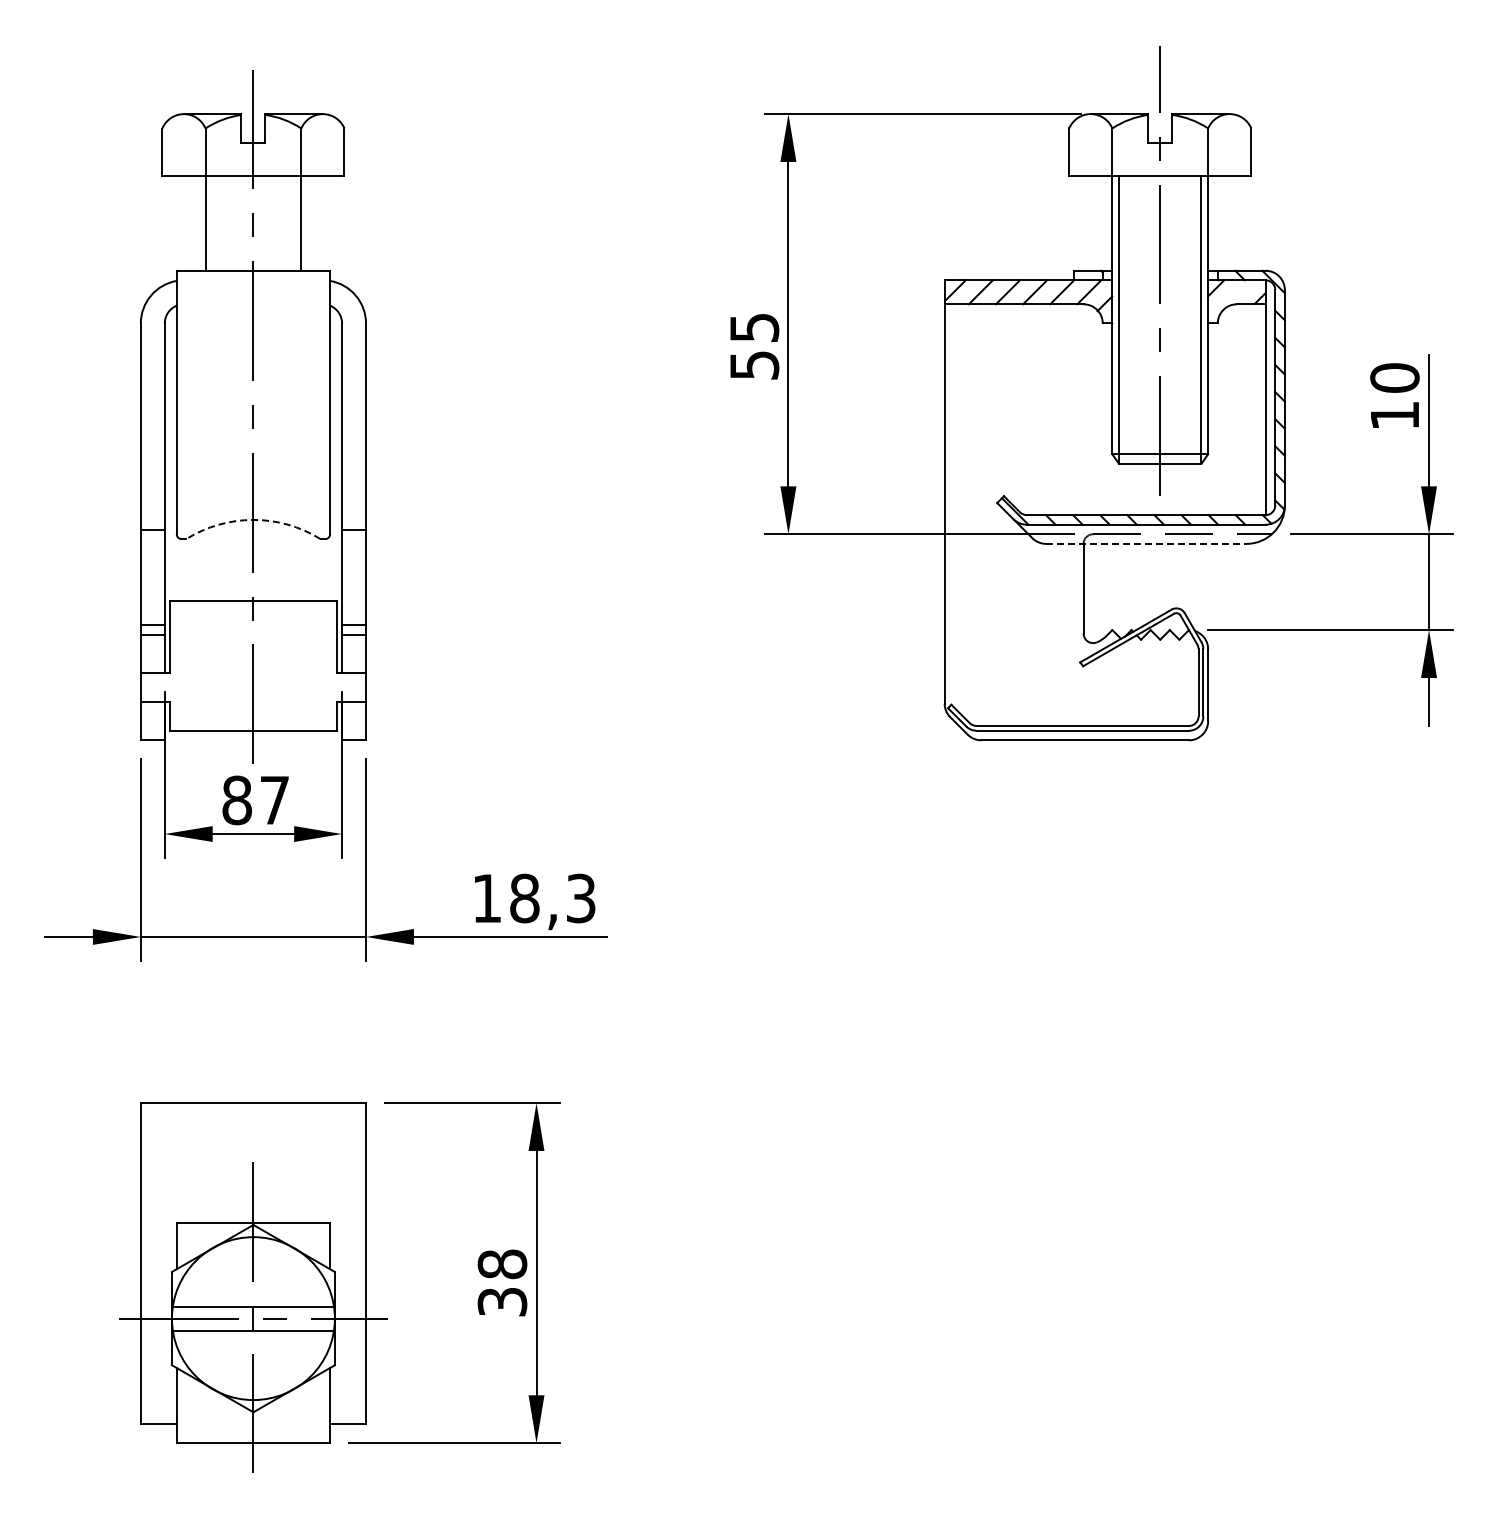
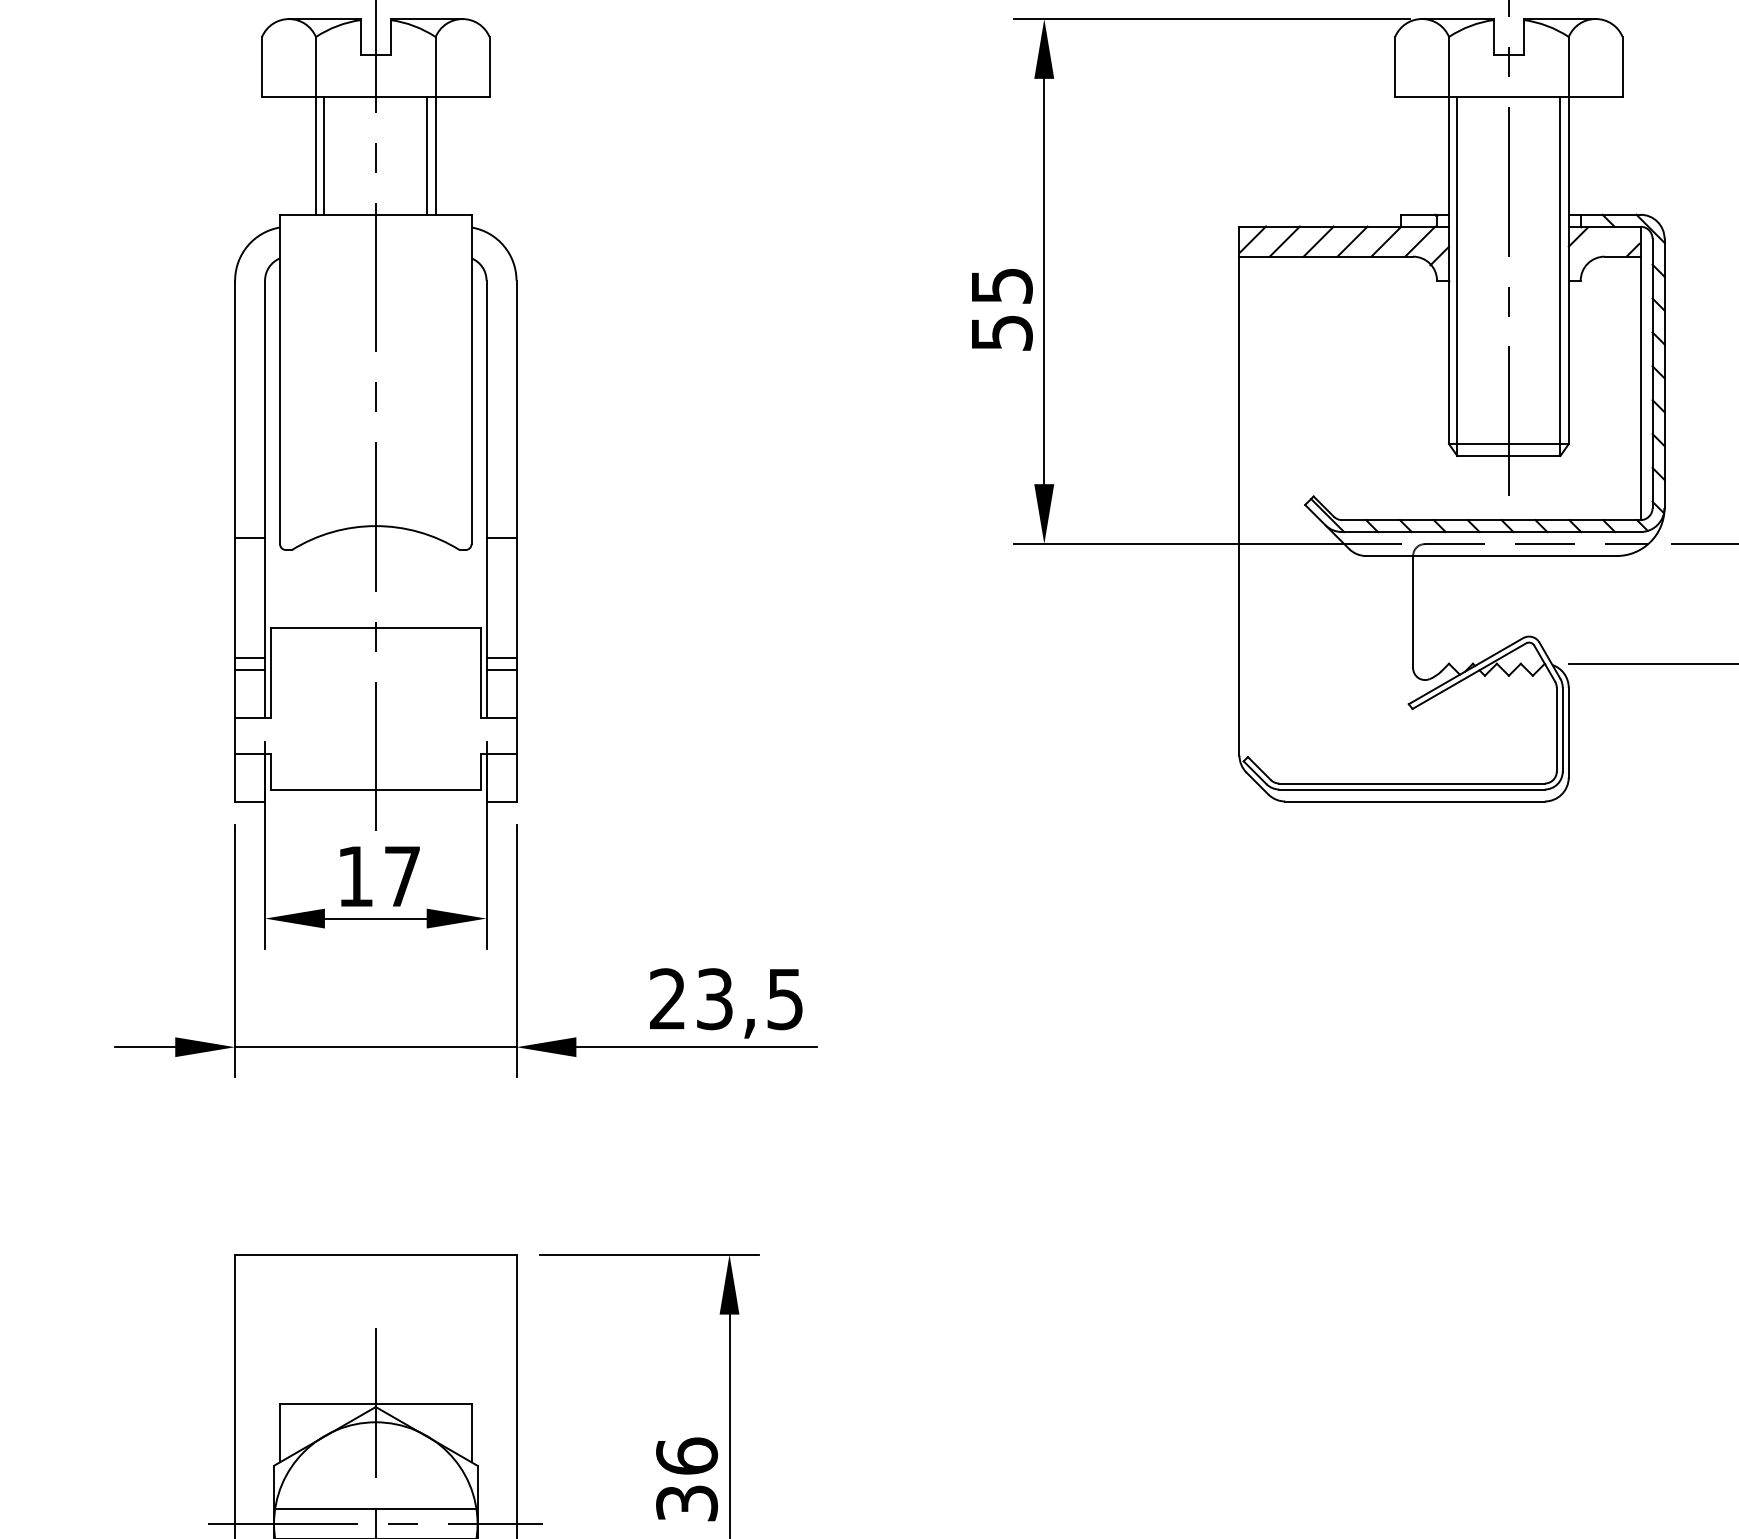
line: (212, 223) -> (324, 155), added
line: (294, 223) -> (427, 155), added
arc: (253, 519) -> (375, 525), dashed -> solid
line: (1146, 543) -> (1491, 555), dashed -> solid
text: (236, 800) -> (354, 876), 87 -> 17
text: (533, 898) -> (725, 999), 18,3 -> 23,5
text: (502, 1264) -> (687, 1456), 38 -> 36

